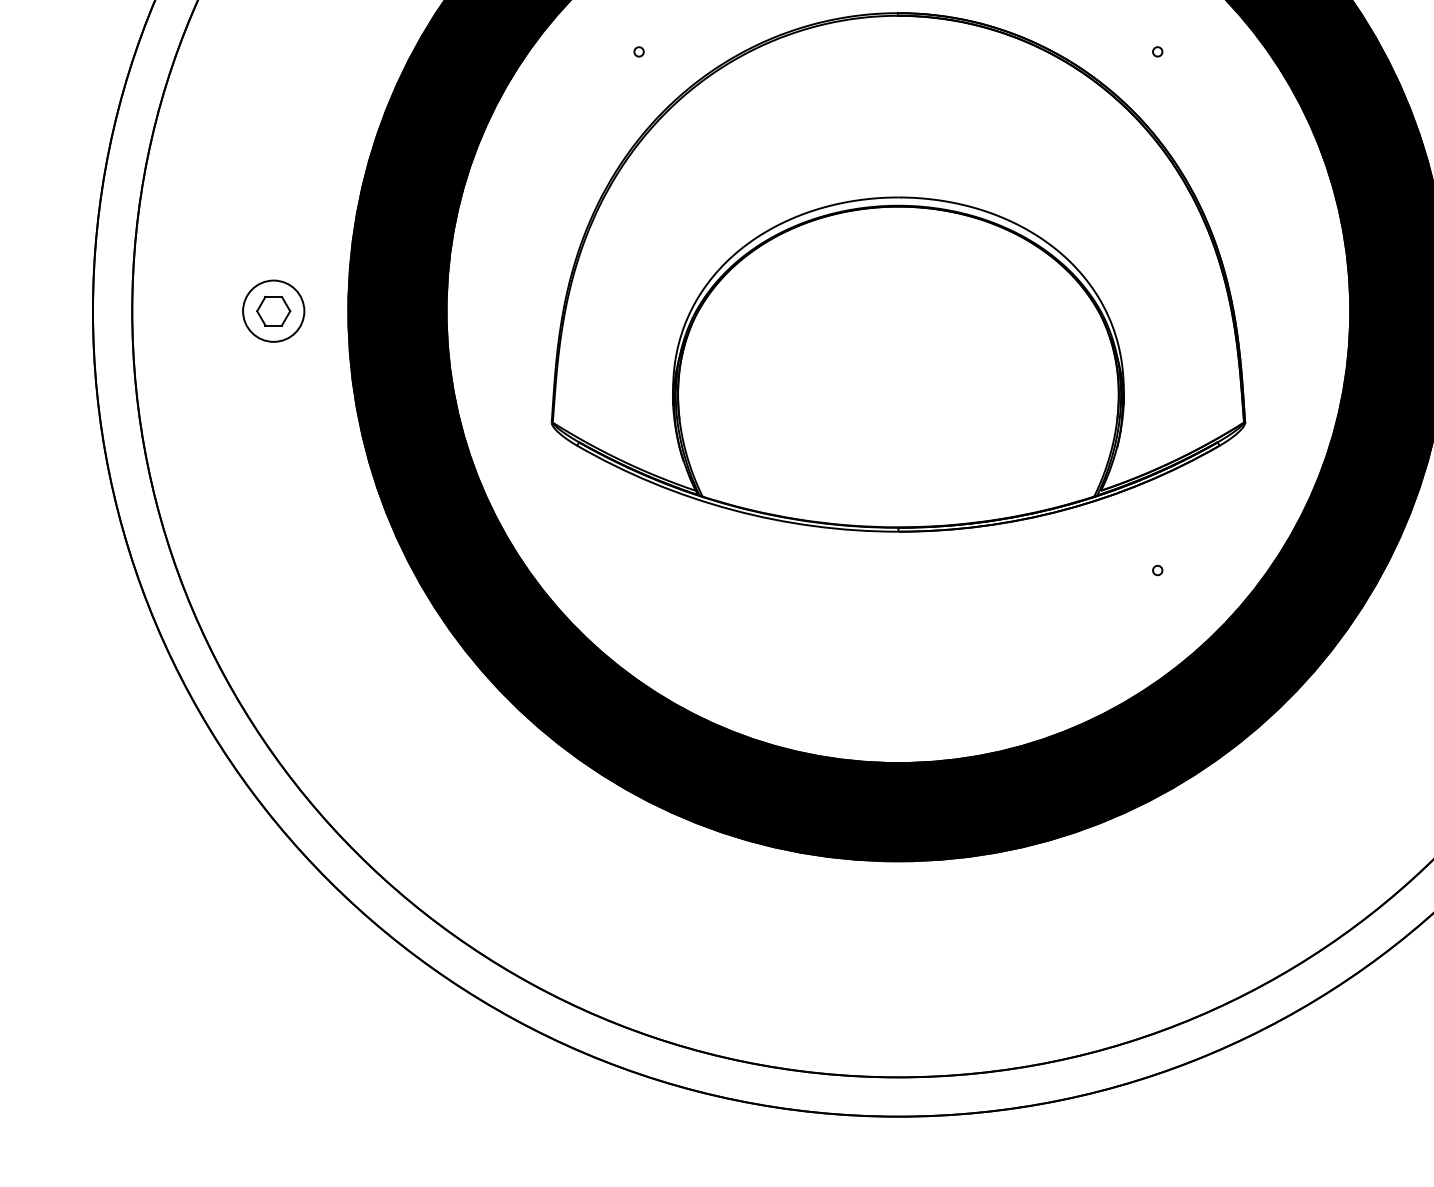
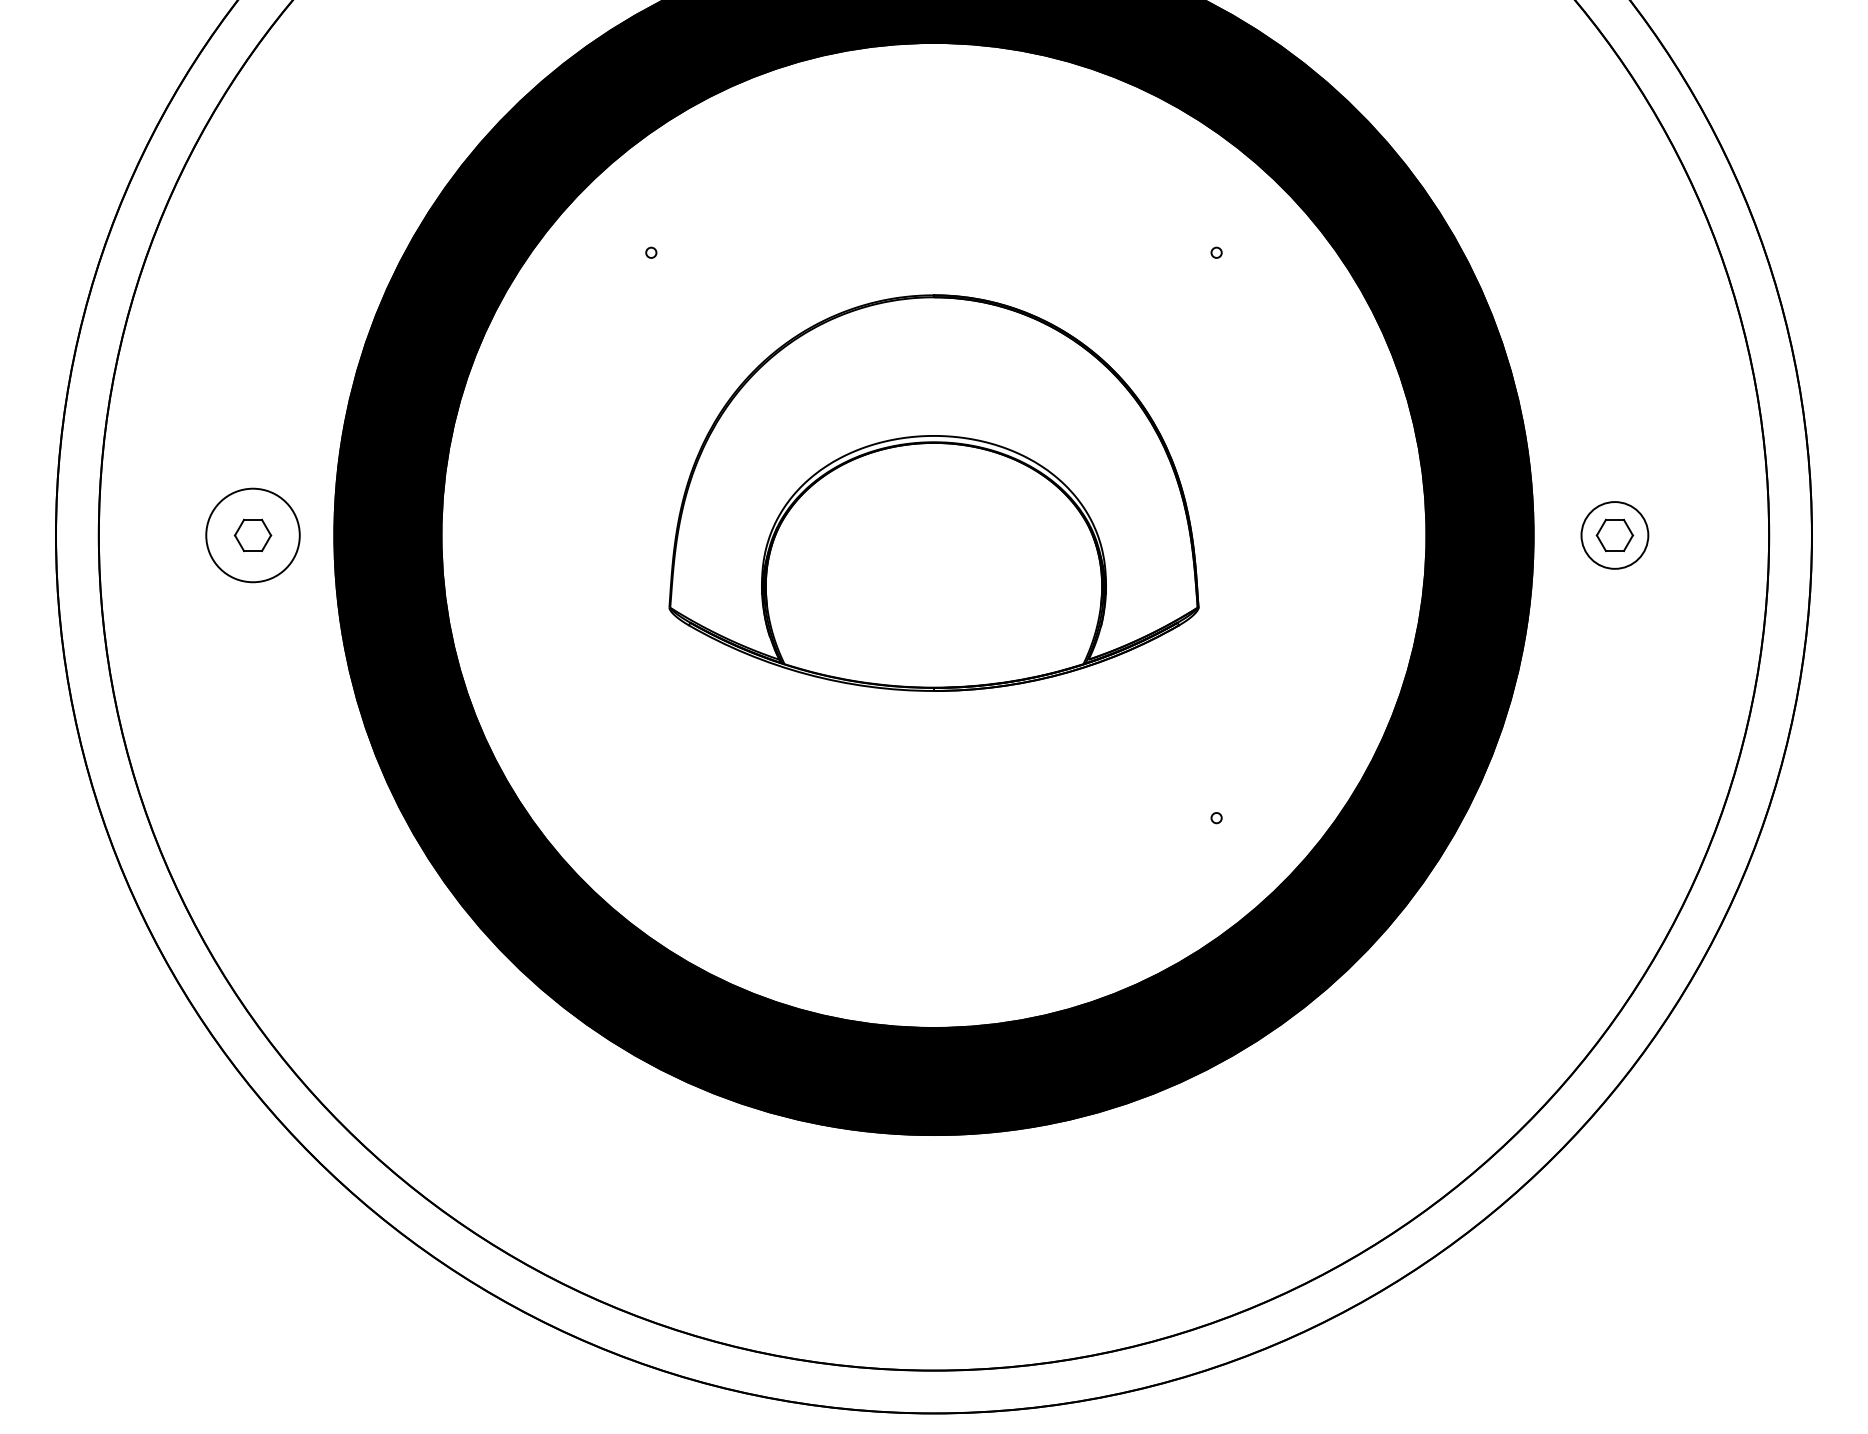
part: (897, 271) -> (933, 492), size x0.7
circle: (273, 311) -> (252, 535), size x1.4

